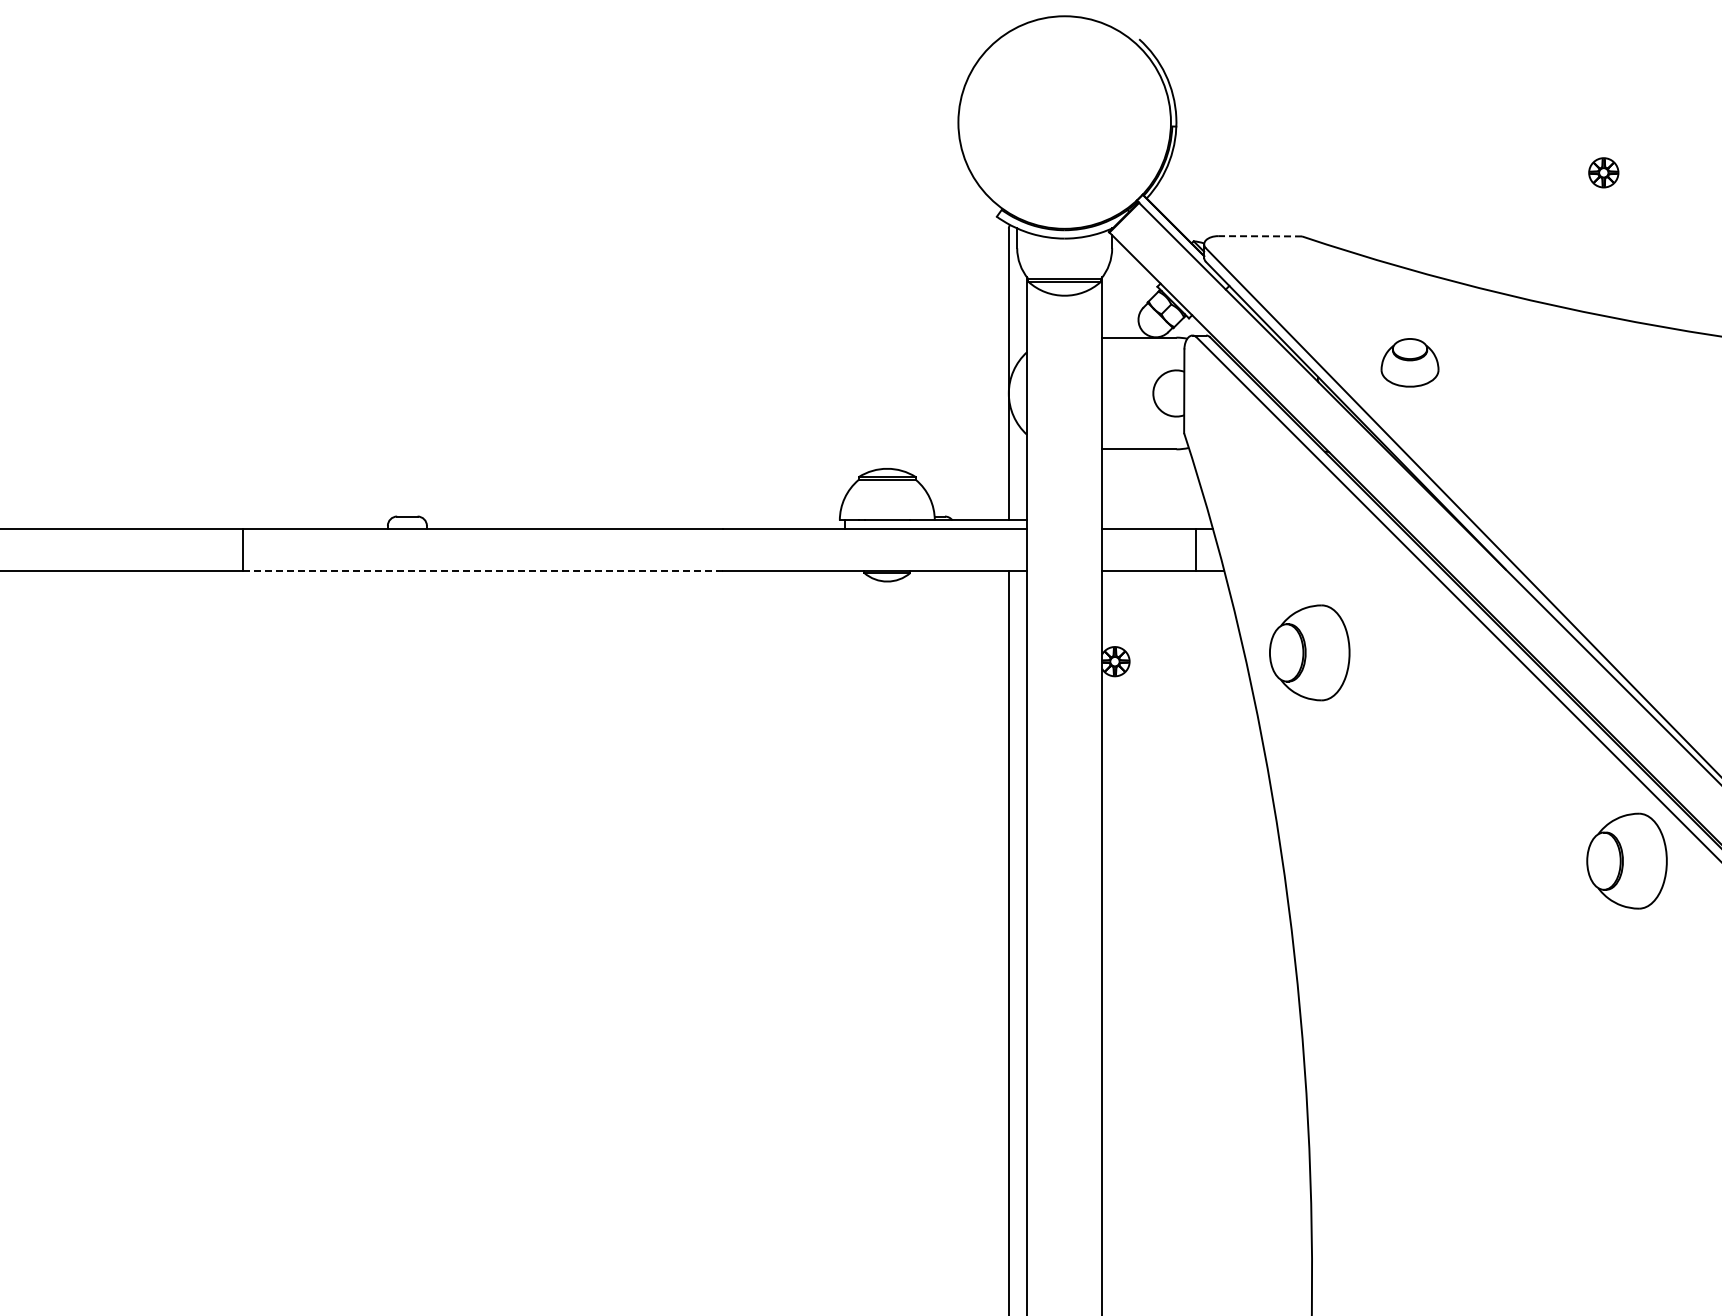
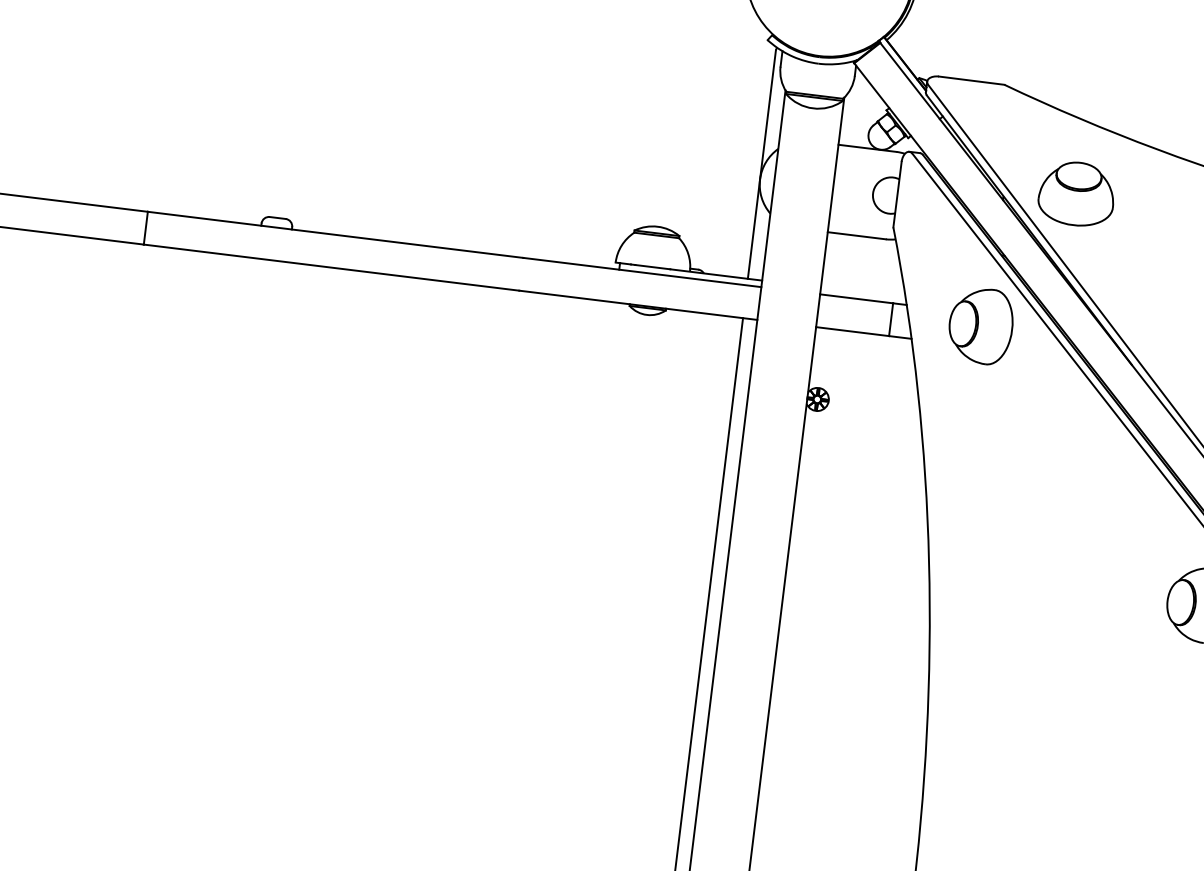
line: (1260, 236) -> (972, 80), dashed -> solid
part: (1409, 362) -> (1076, 193), size x1.67
line: (482, 570) -> (331, 267), dashed -> solid
part: (1309, 652) -> (980, 325), moved

